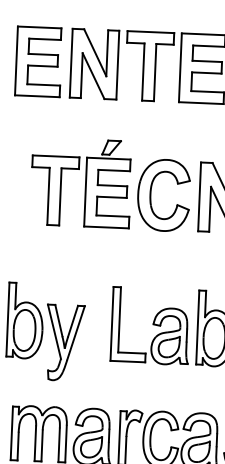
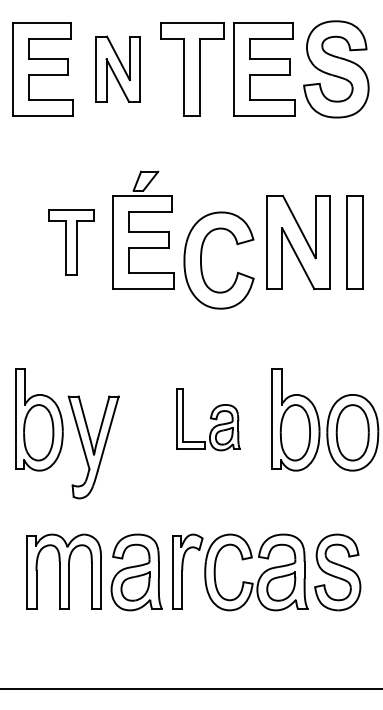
part: (94, 63) -> (118, 68), size x0.7
part: (54, 190) -> (71, 242), size x0.7
part: (150, 194) -> (201, 260), moved
part: (150, 325) -> (208, 419), size x0.6

